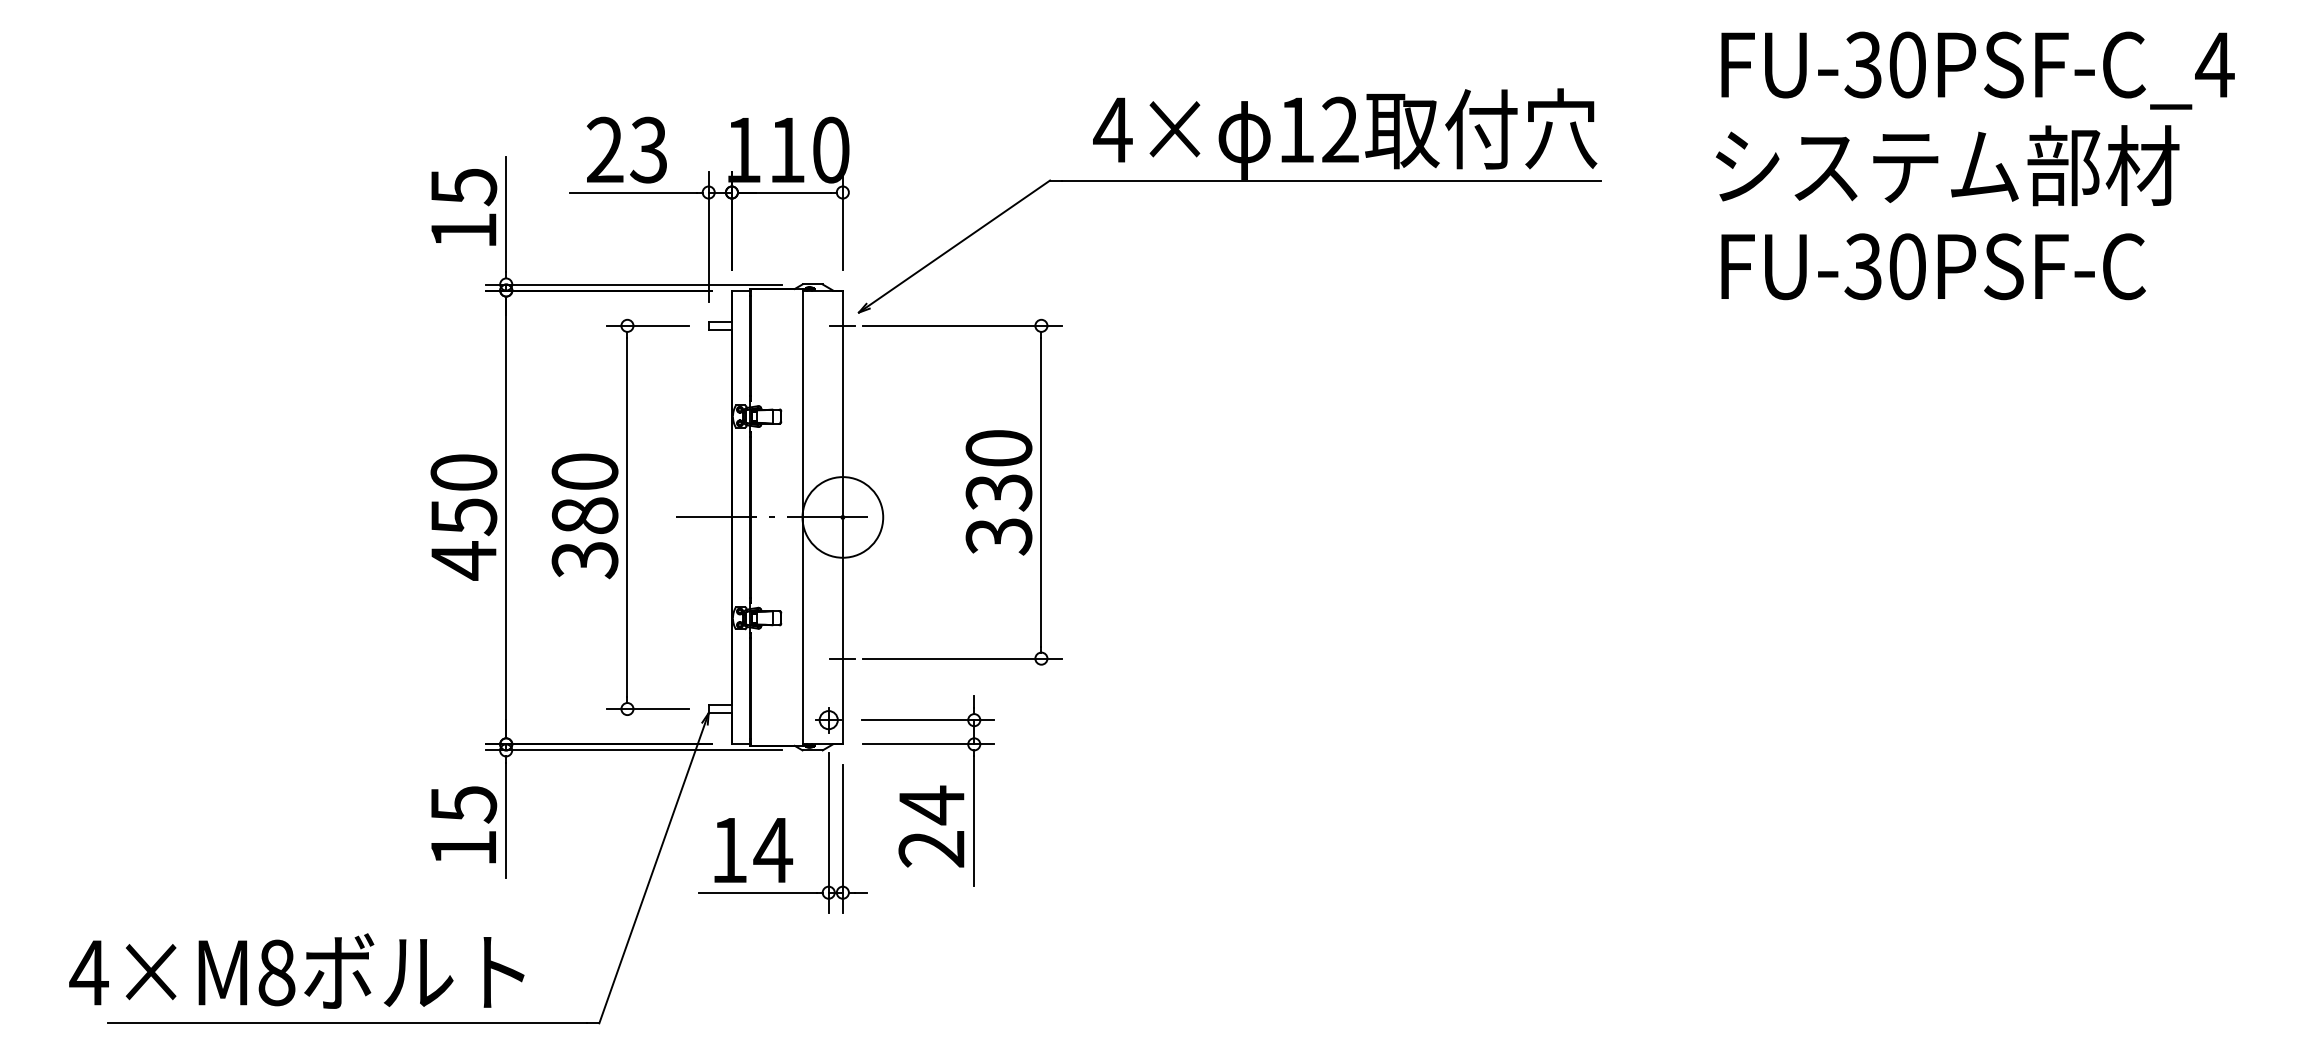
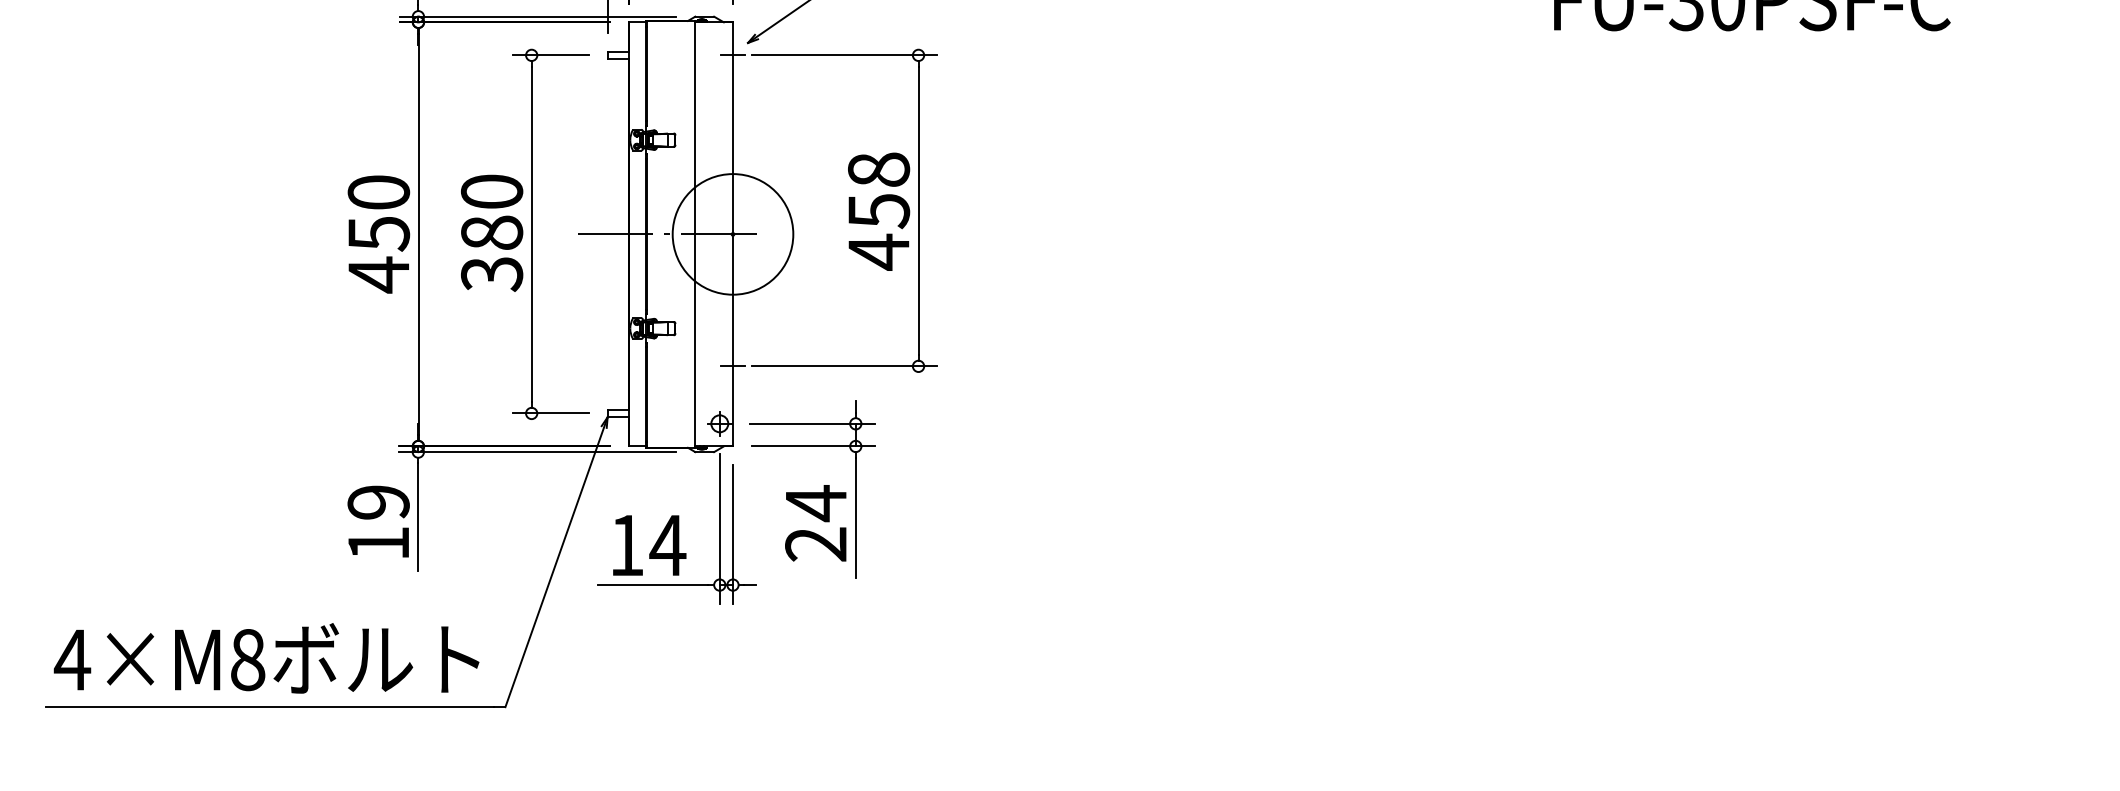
text: (998, 493) -> (878, 212), 330 -> 458
circle: (842, 517) -> (732, 234), size x1.6
text: (463, 804) -> (378, 502), 15 -> 19
text: (296, 970) -> (266, 657), moved

